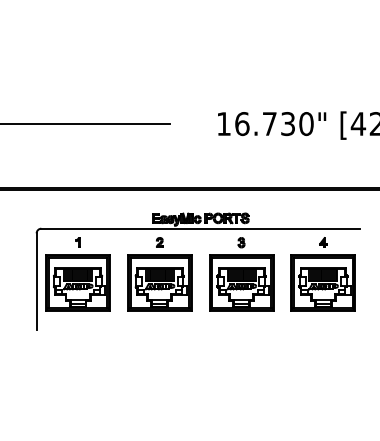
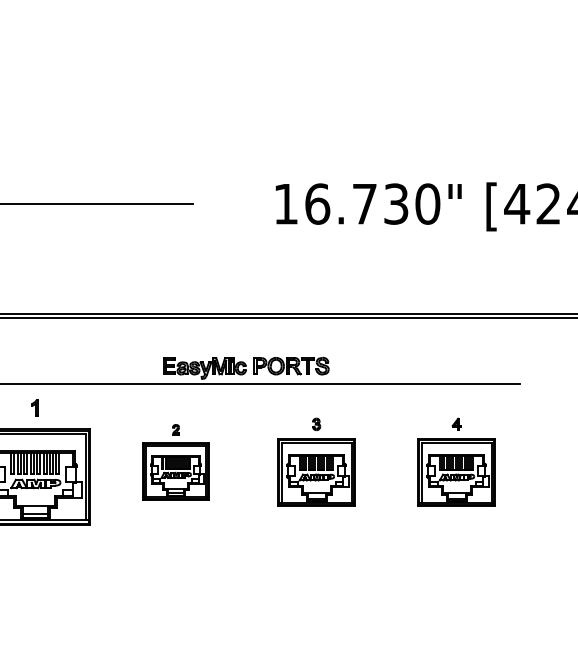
part: (159, 274) -> (175, 462), size x0.6
part: (241, 274) -> (316, 462), size x0.7
part: (322, 274) -> (455, 462), size x0.7

